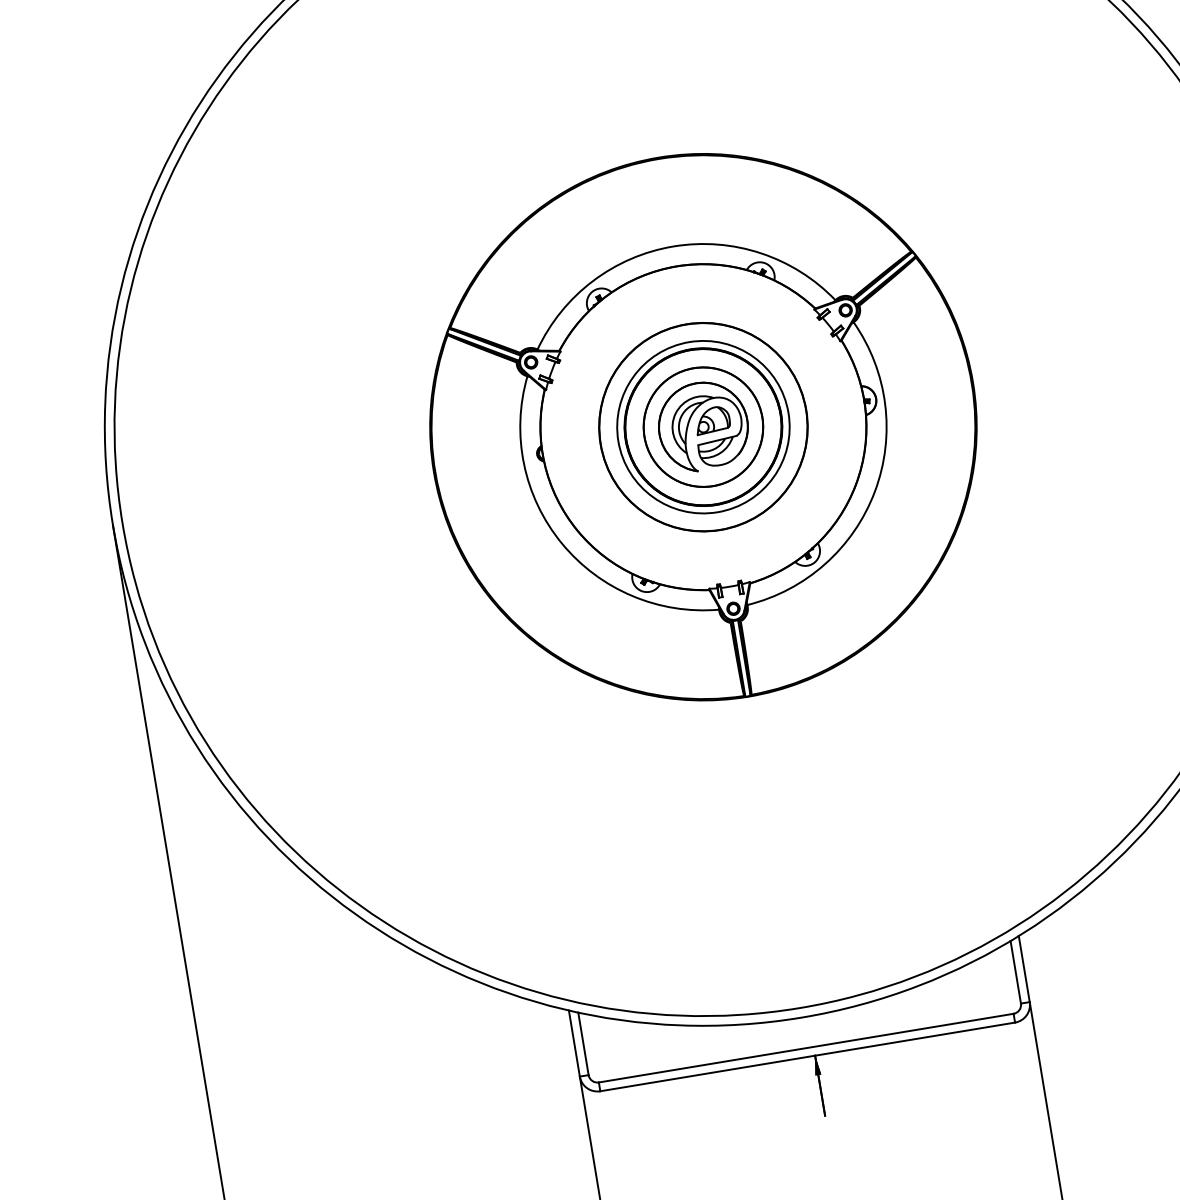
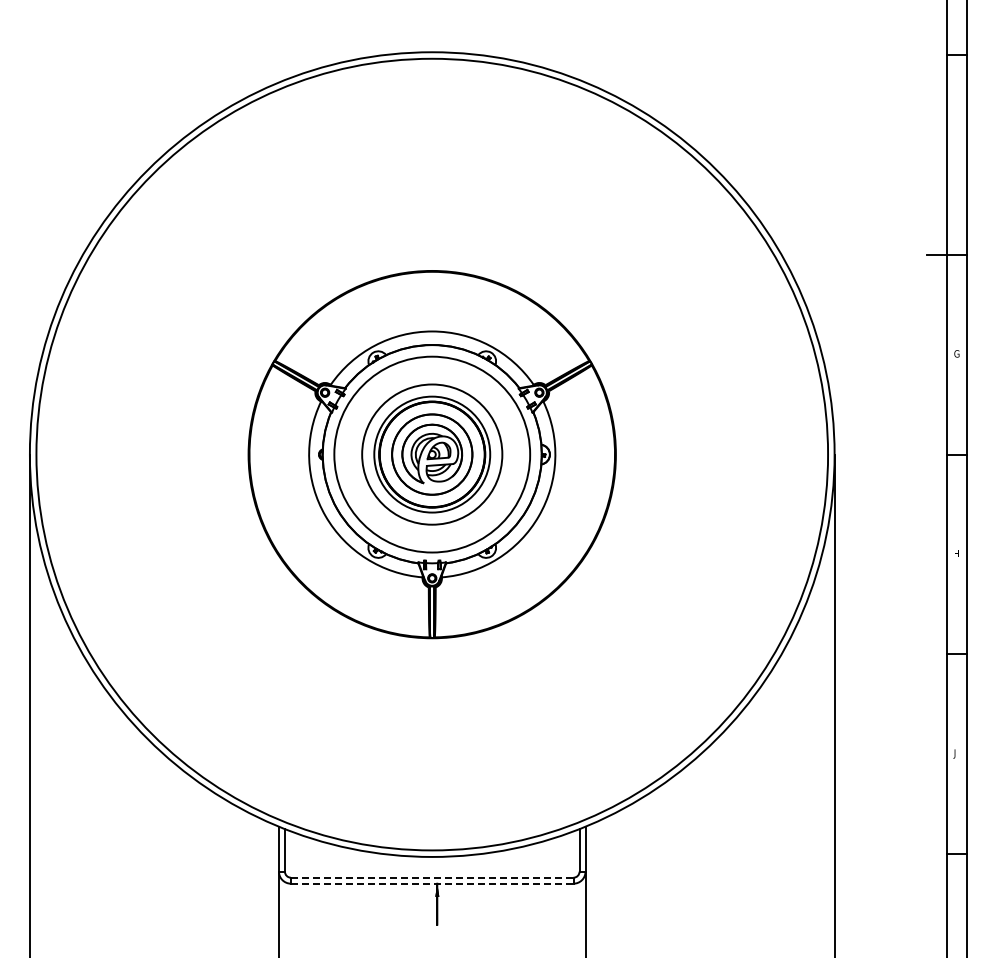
circle: (703, 426) -> (432, 454), size x1.4
line: (806, 1047) -> (432, 877), solid -> dashed
line: (808, 1056) -> (432, 883), solid -> dashed

